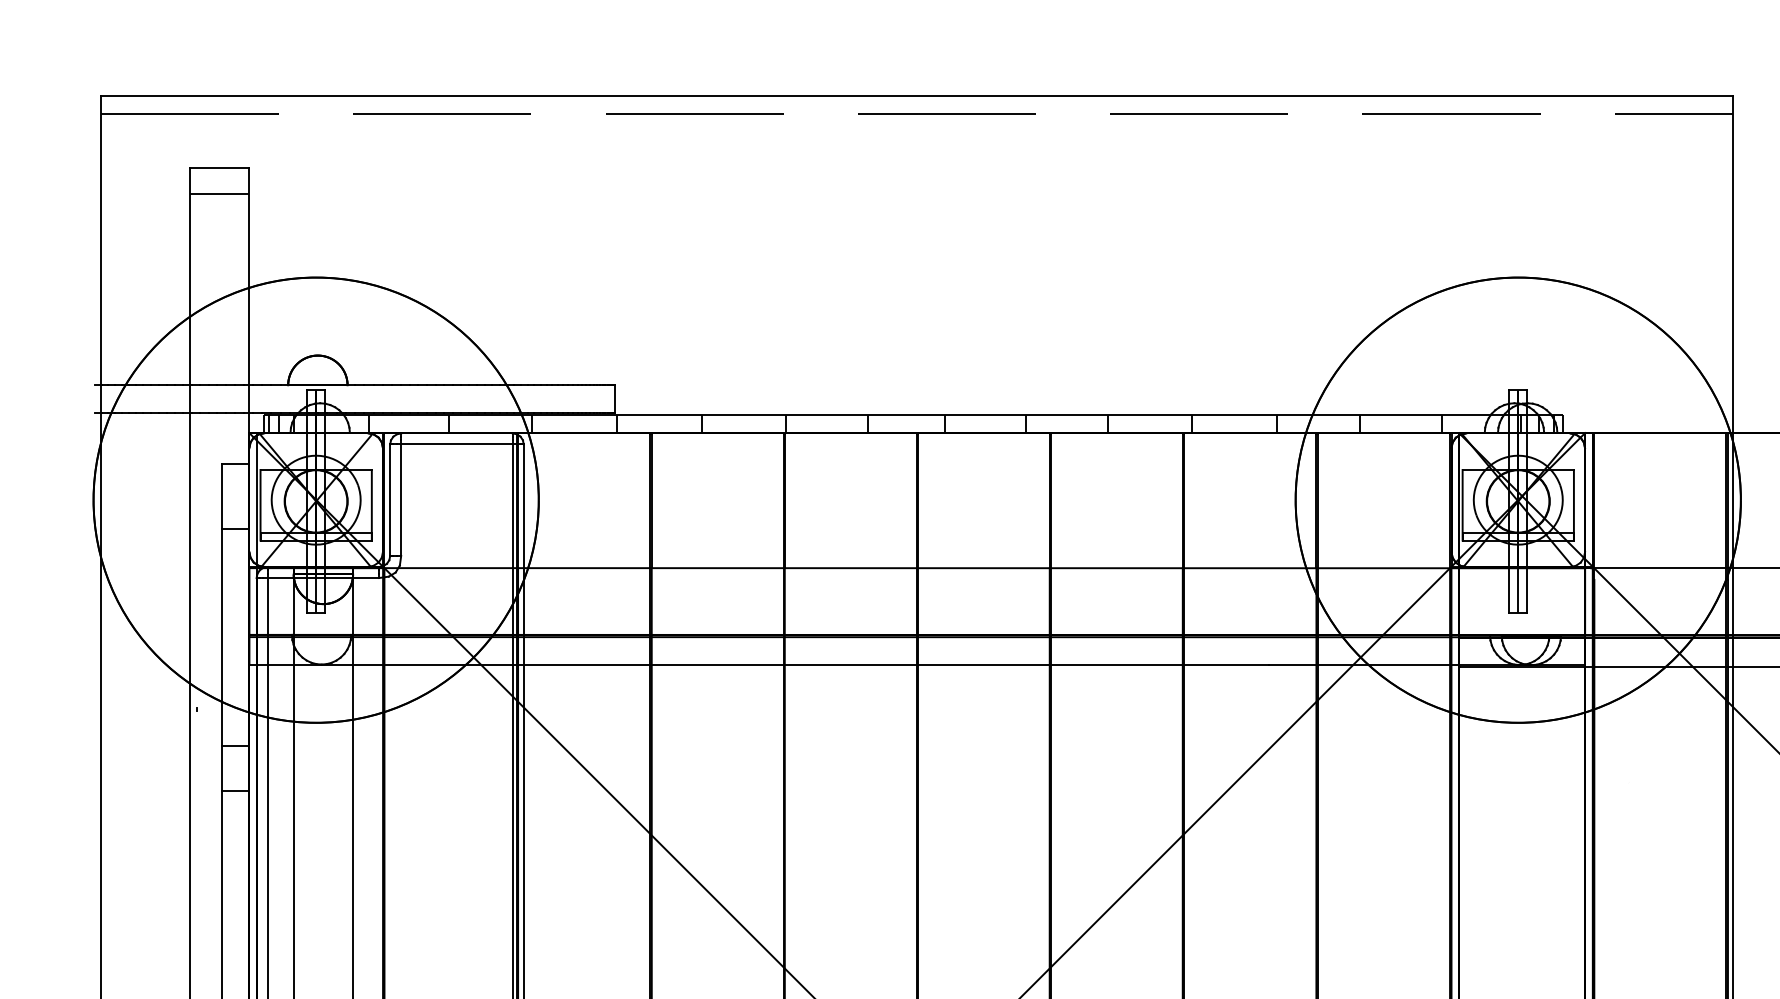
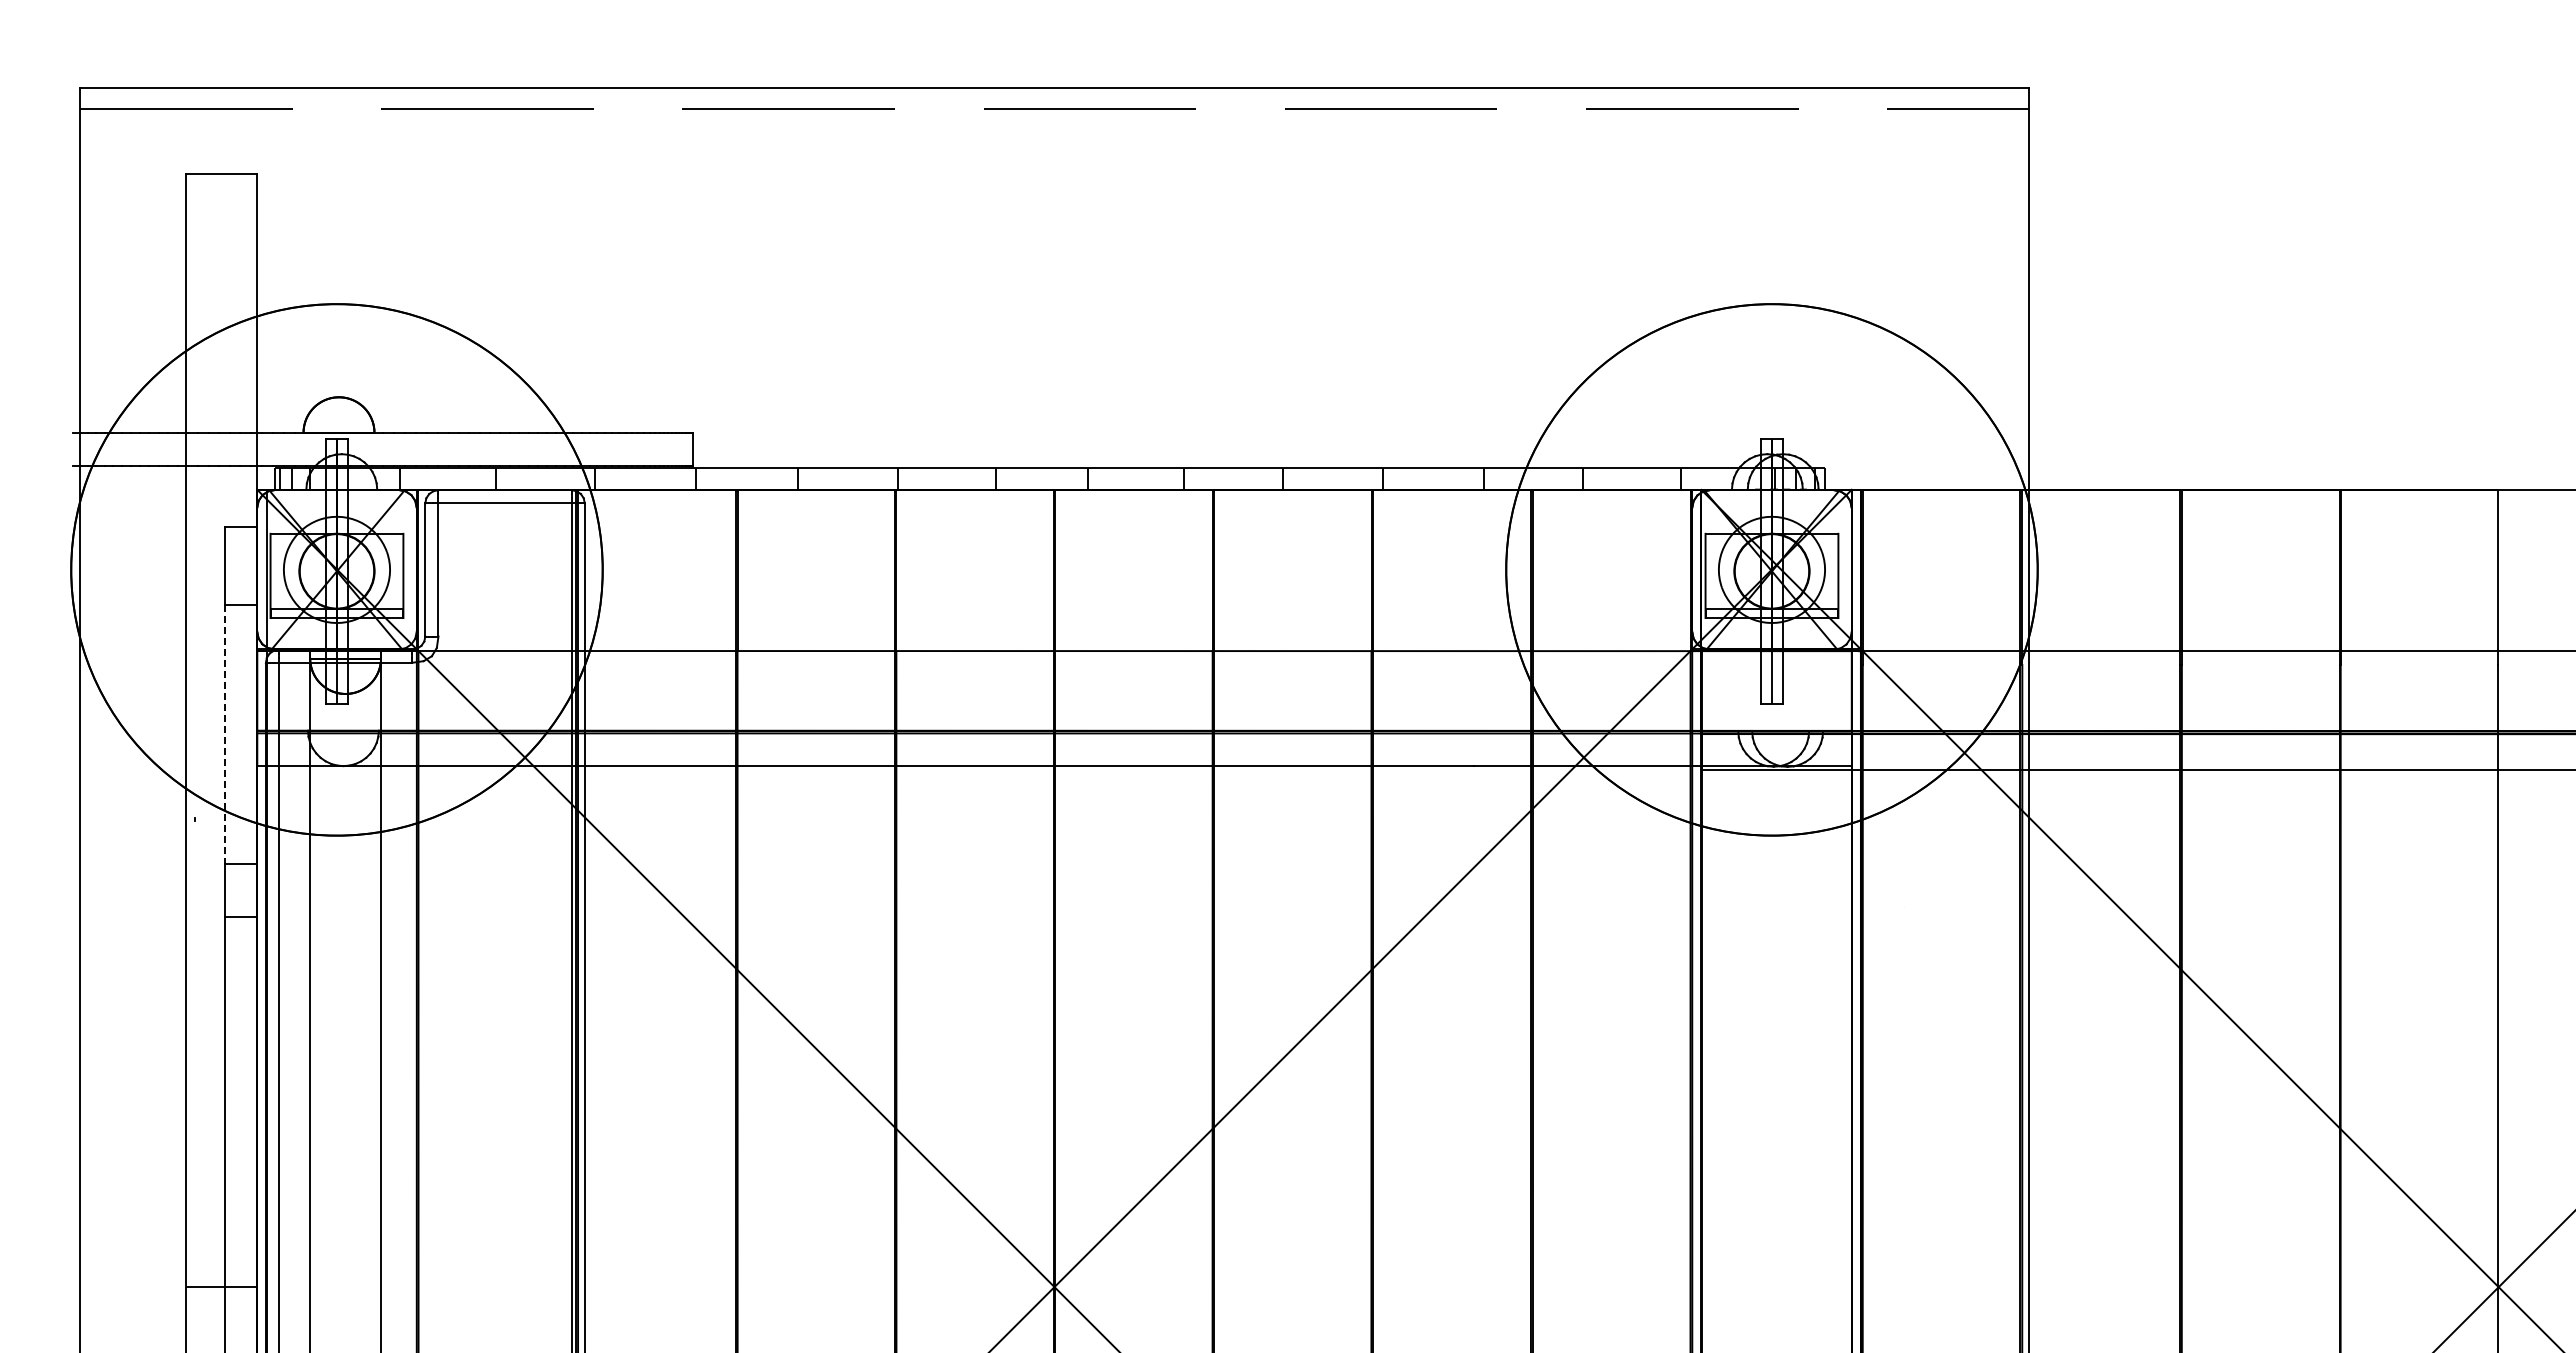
line: (219, 194) -> (221, 204), removed
line: (221, 638) -> (224, 734), solid -> dashed

